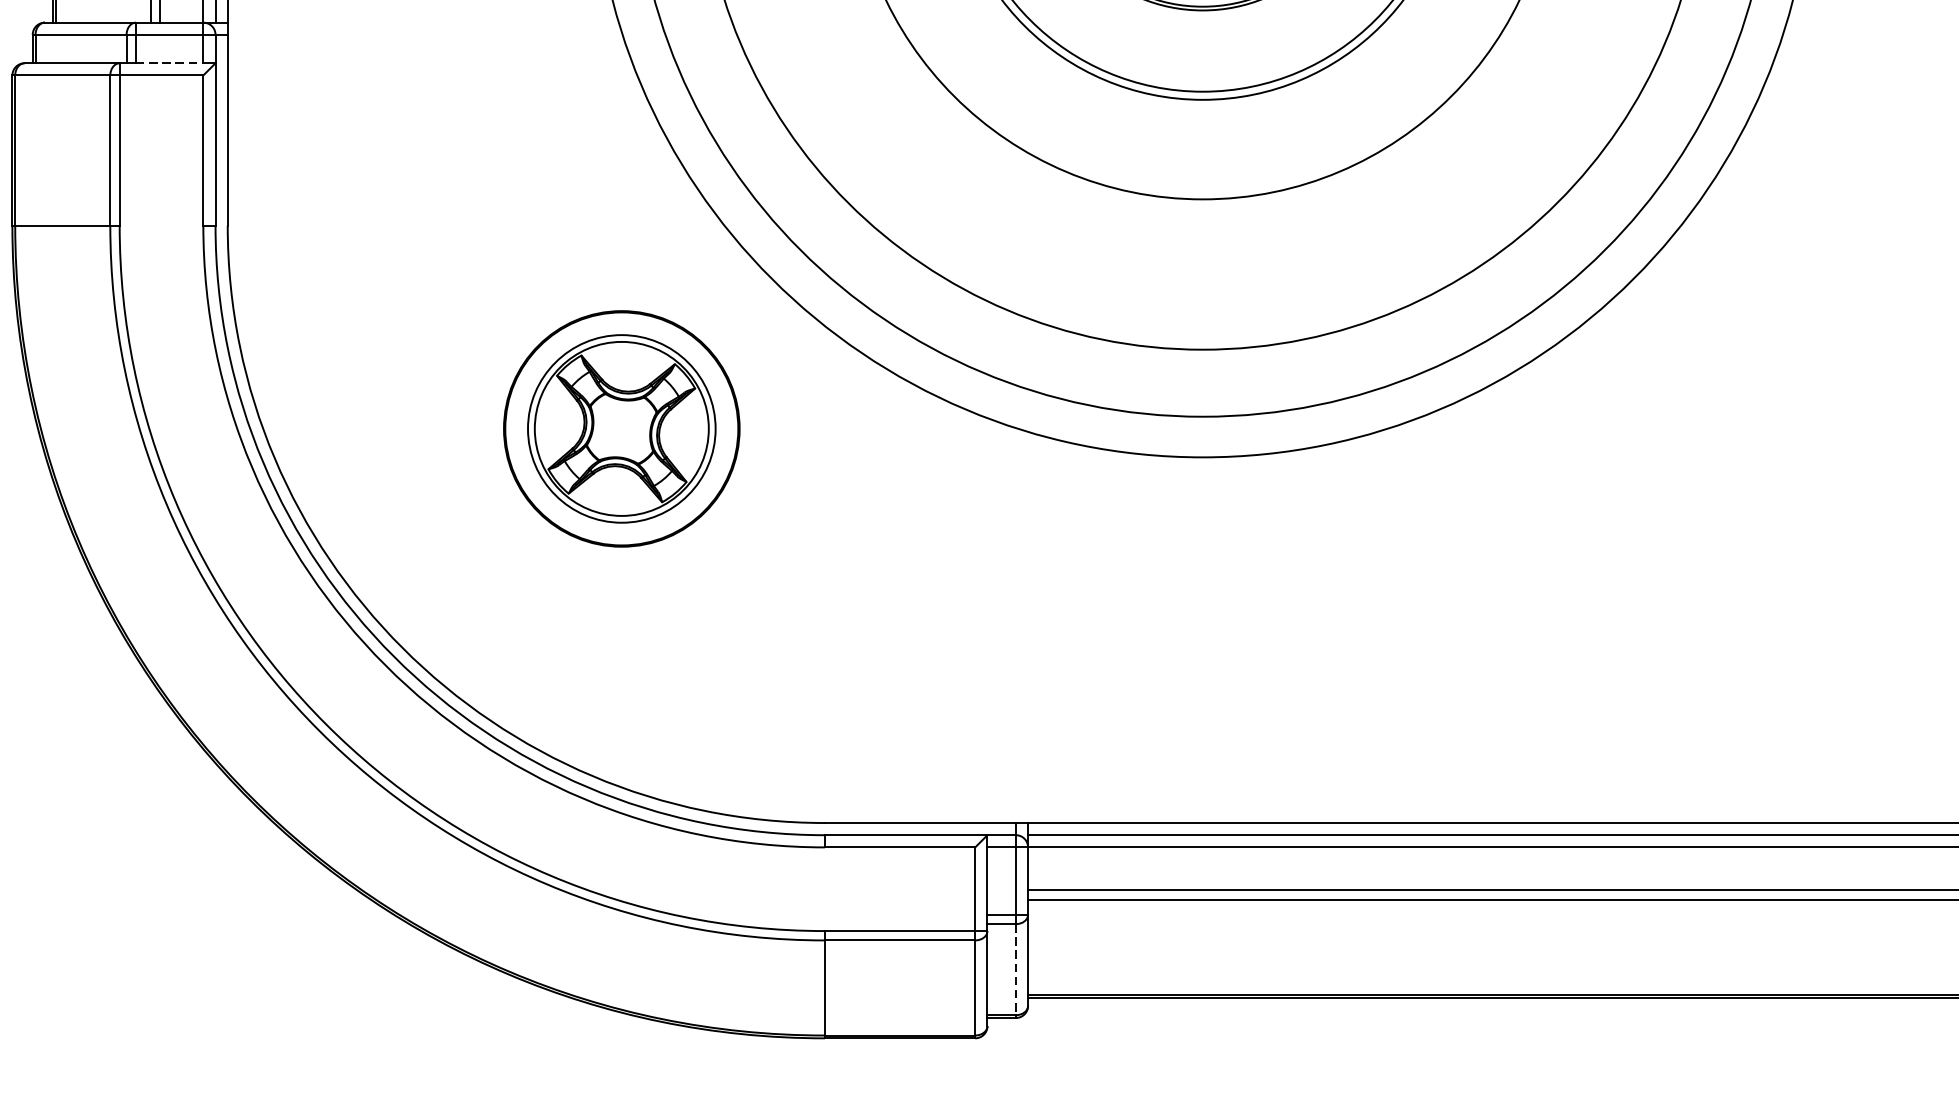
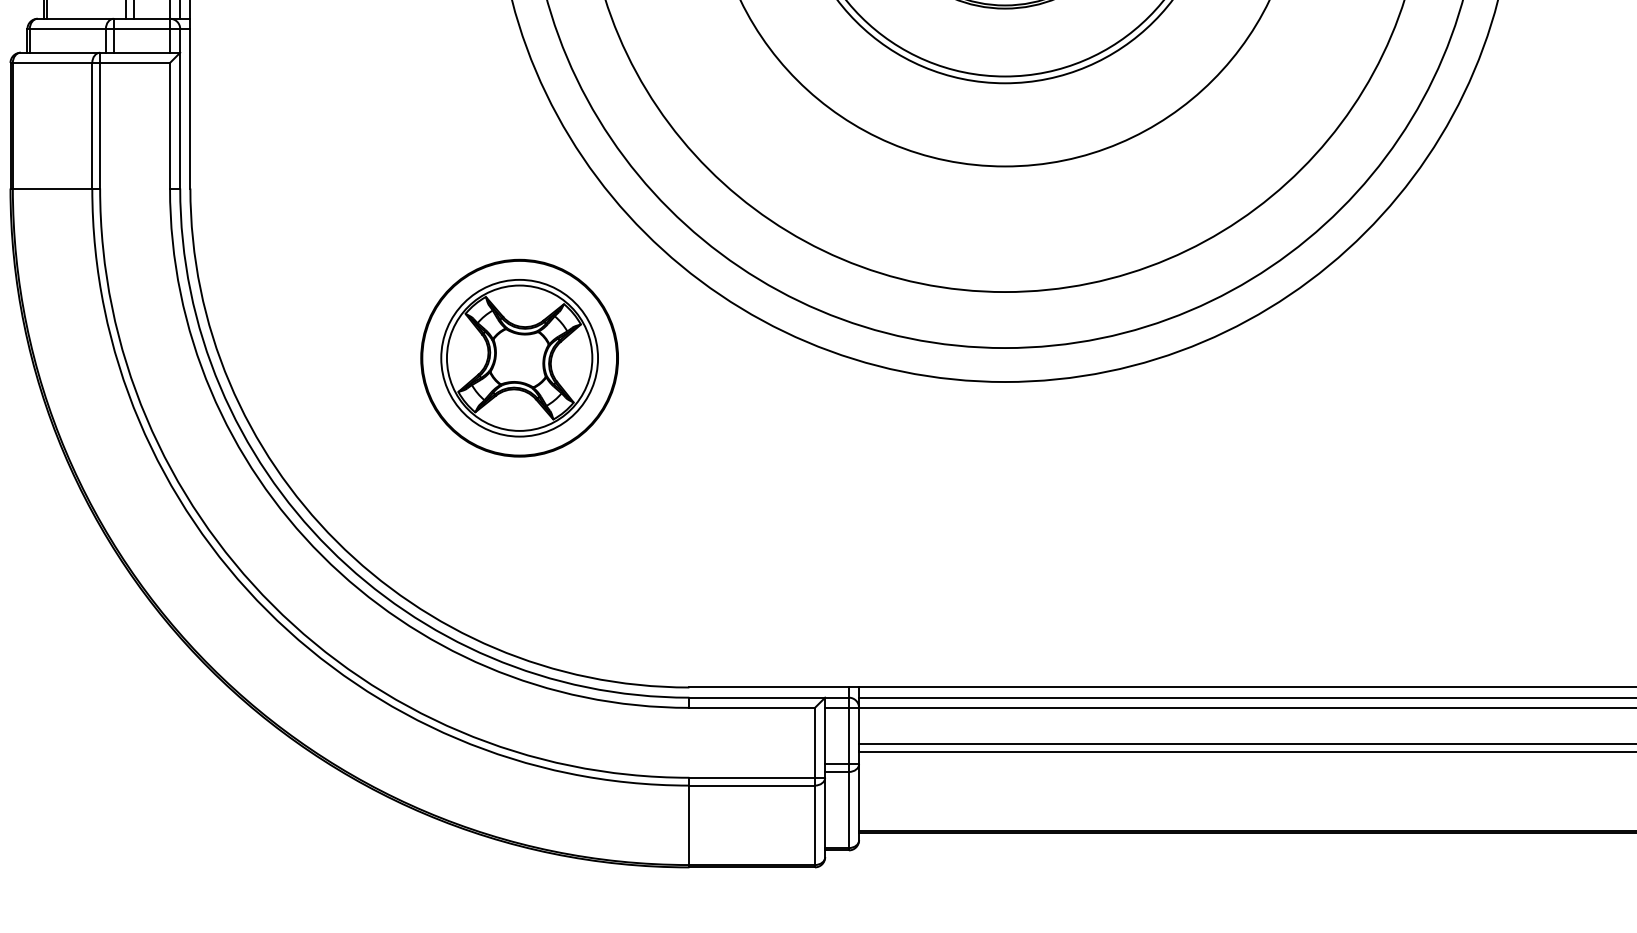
line: (170, 62) -> (142, 52), dashed -> solid
line: (1015, 970) -> (848, 810), dashed -> solid

